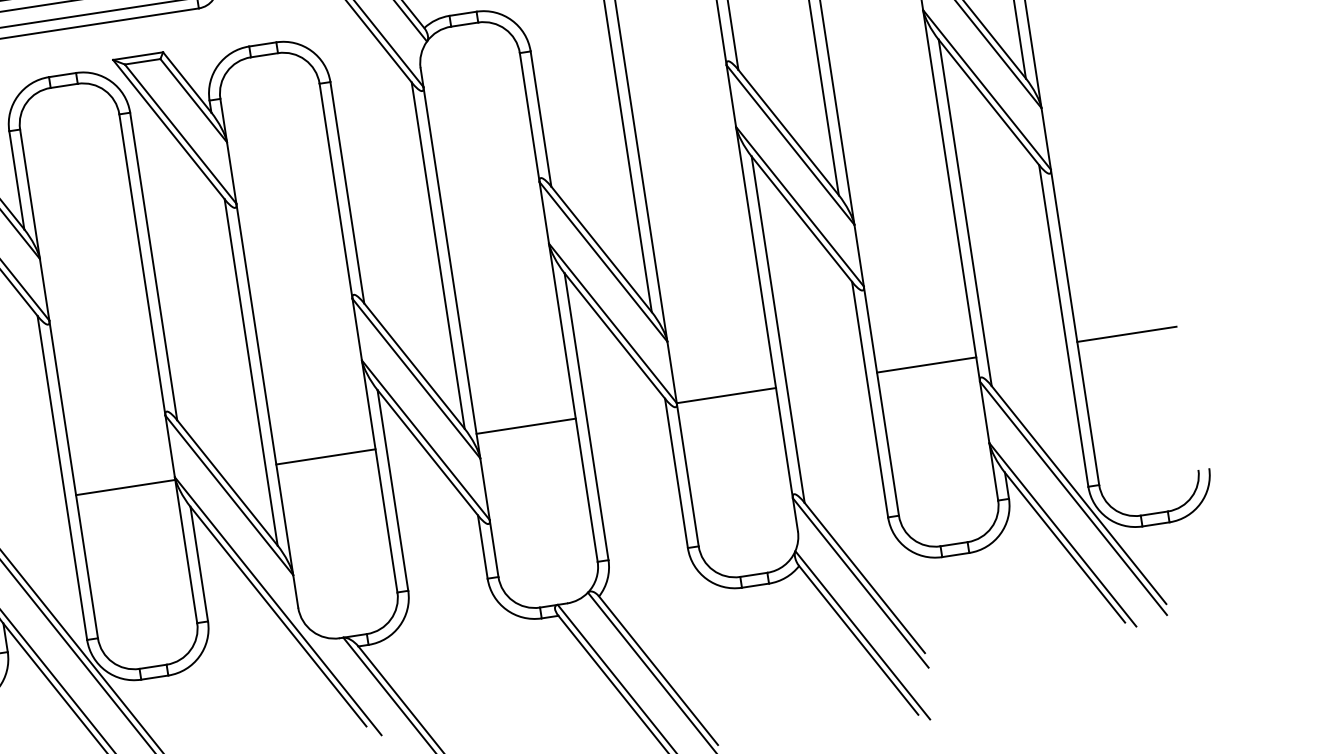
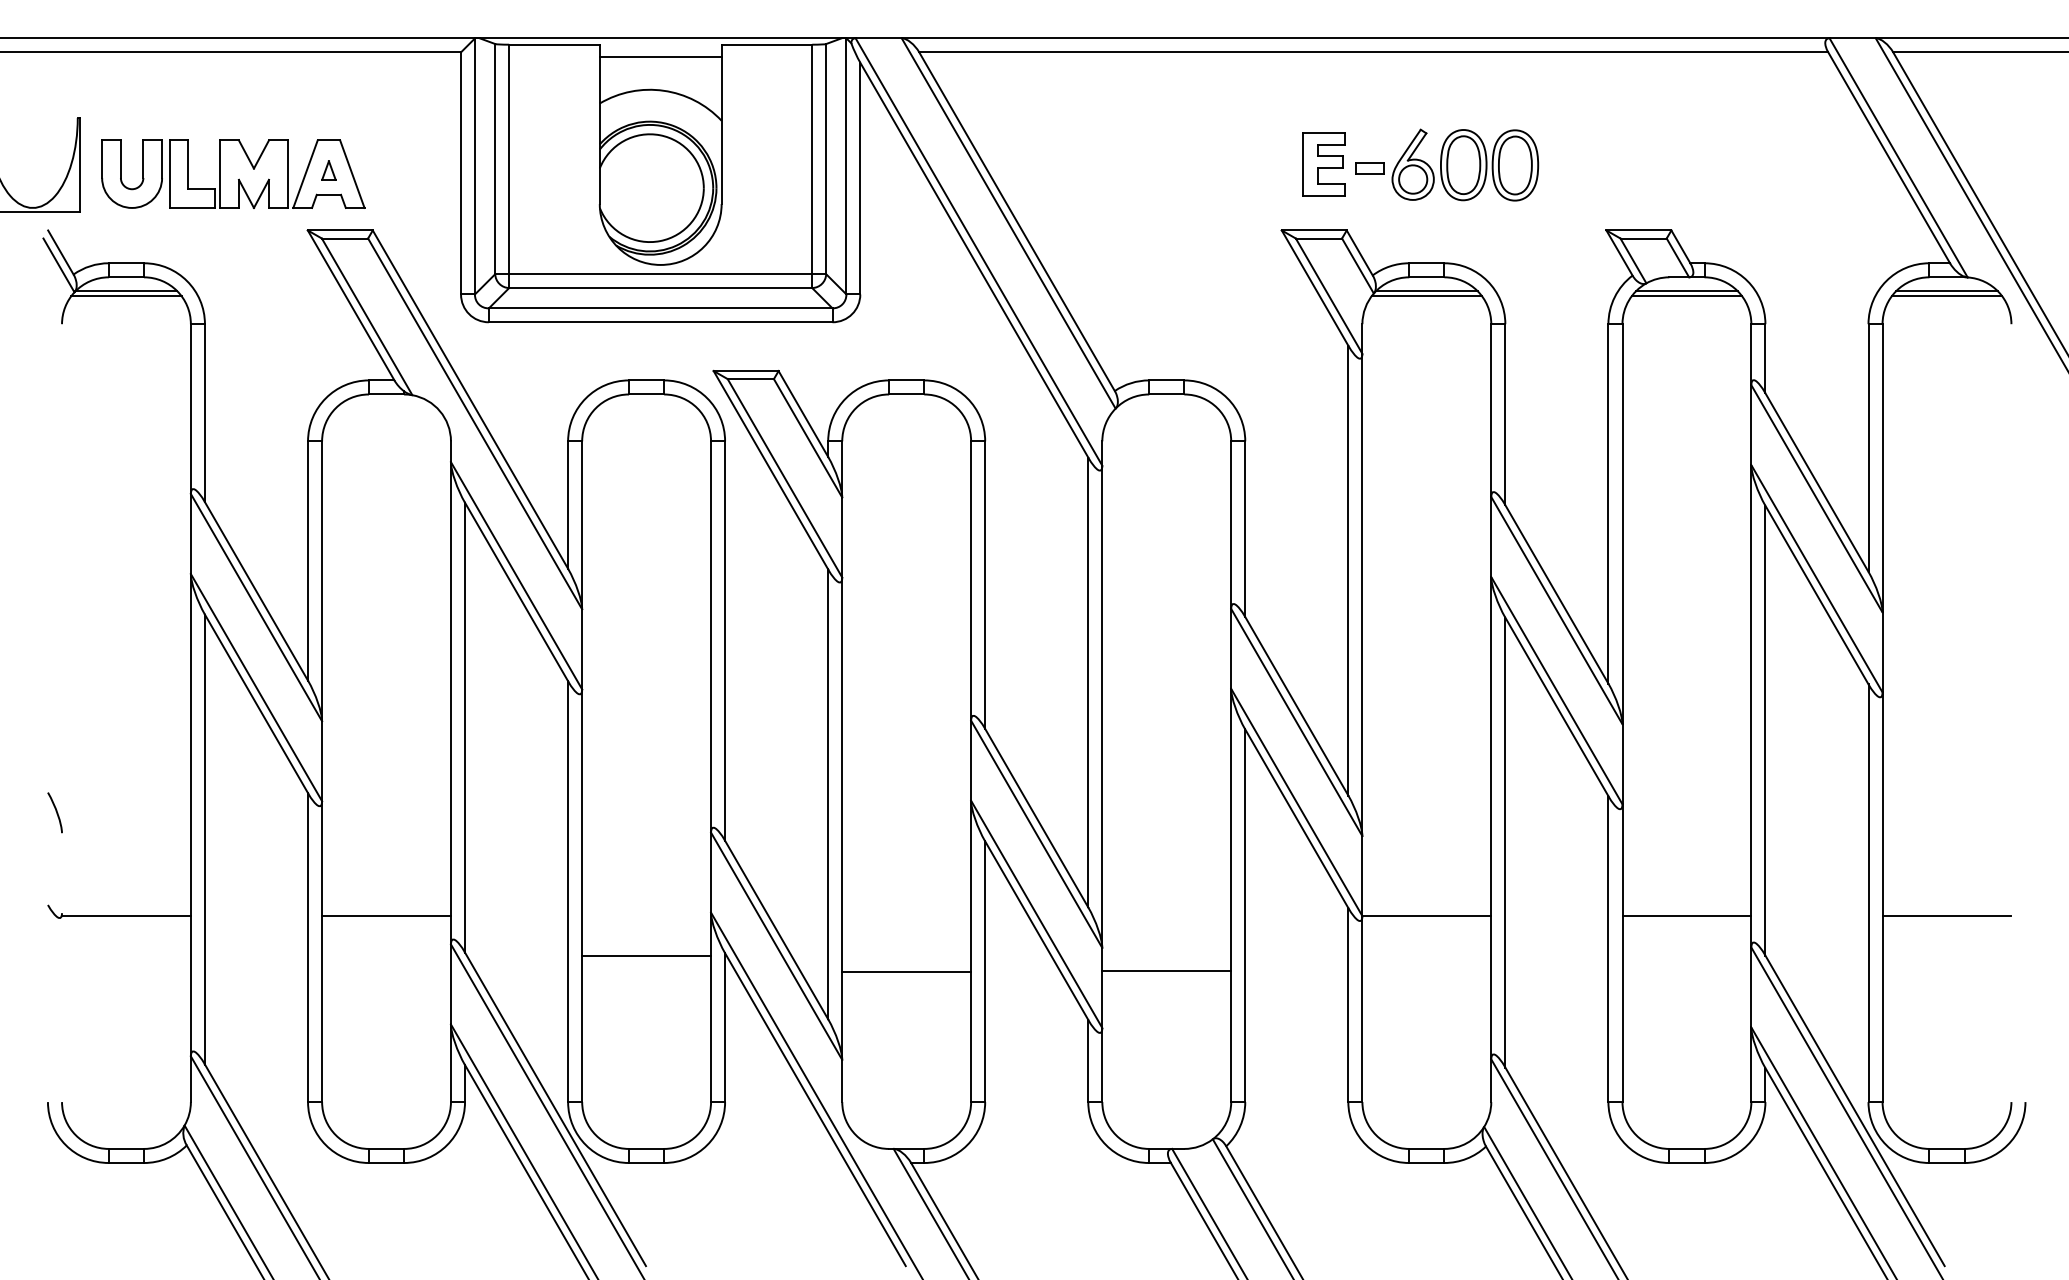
line: (526, 426) -> (1166, 971), moved
line: (325, 457) -> (906, 972), moved
line: (125, 487) -> (646, 956), moved

